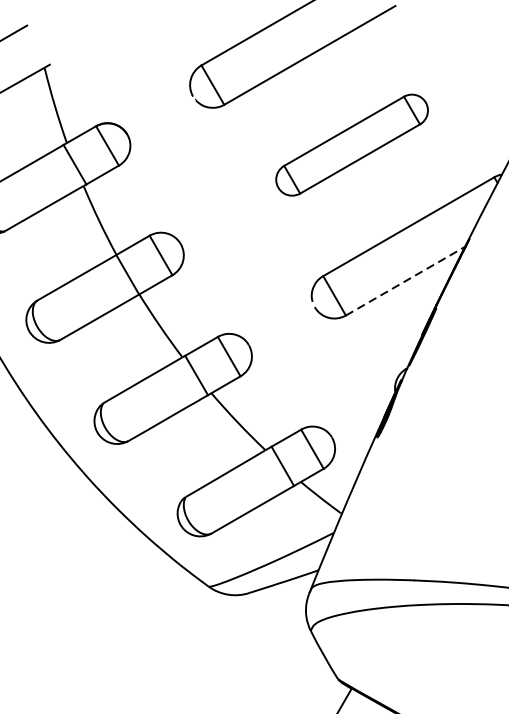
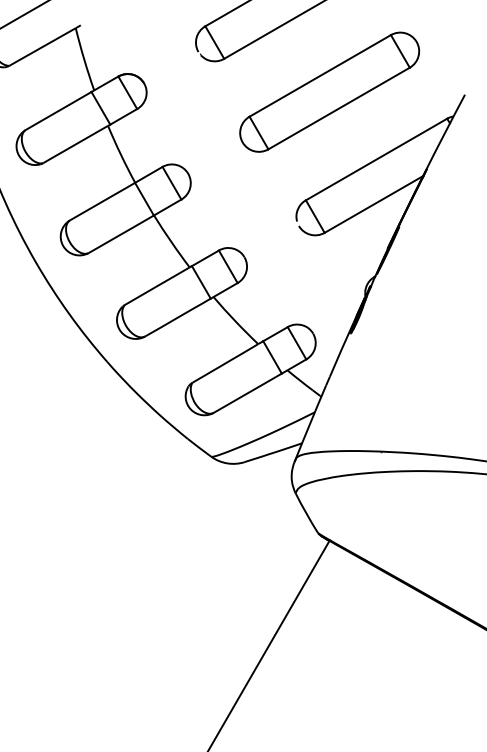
part: (351, 144) -> (329, 91), size x1.43
line: (405, 281) -> (373, 204), dashed -> solid

